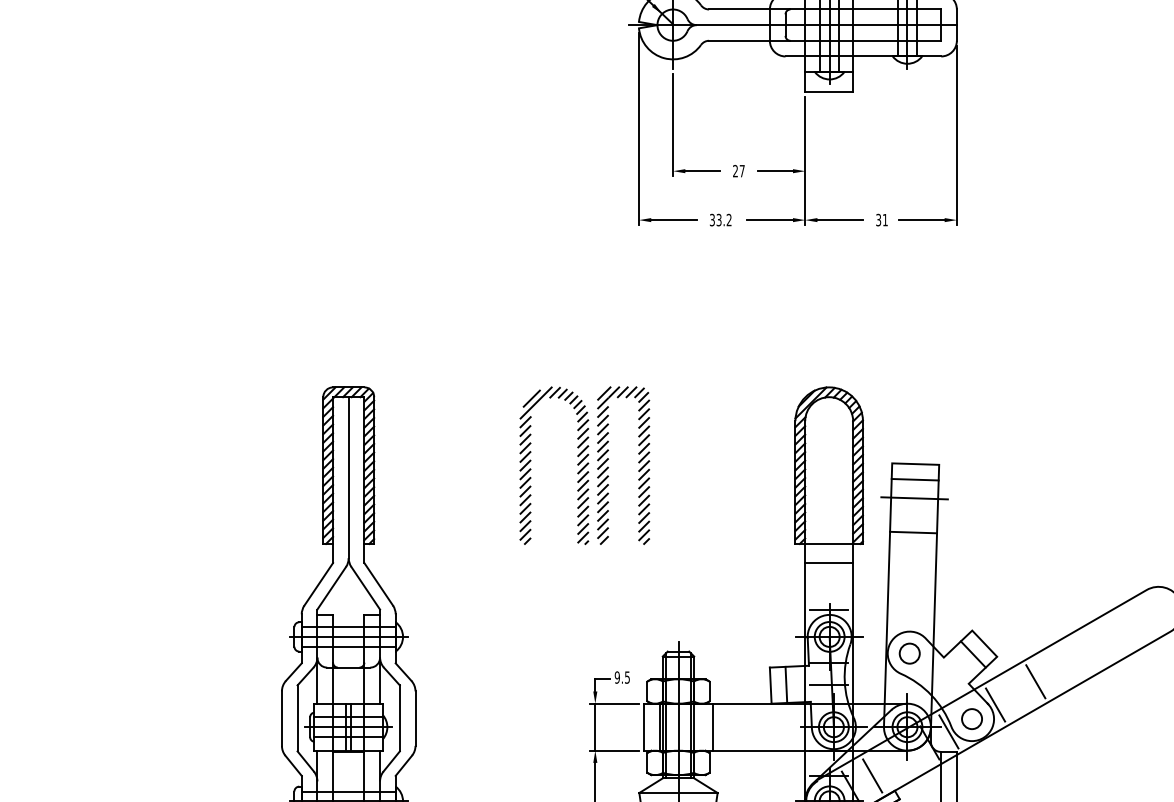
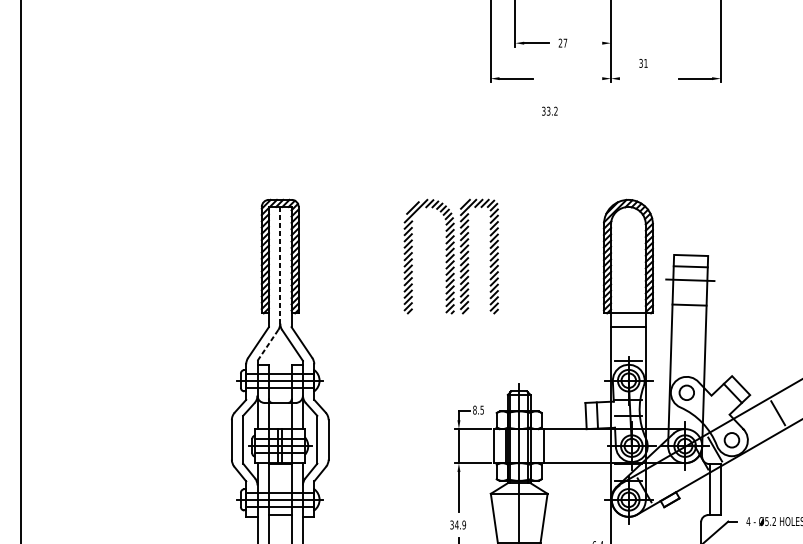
line: (775, 171) -> (589, 43), removed
text: (720, 219) -> (549, 110), moved
text: (881, 219) -> (643, 62), moved
line: (769, 220) -> (585, 78), removed
line: (840, 220) -> (636, 78), removed
line: (348, 477) -> (280, 265), solid -> dashed
line: (331, 588) -> (267, 345), solid -> dashed
text: (616, 677) -> (474, 410), 9.5 -> 8.5
line: (995, 704) -> (748, 429), removed
line: (872, 775) -> (659, 481), removed

